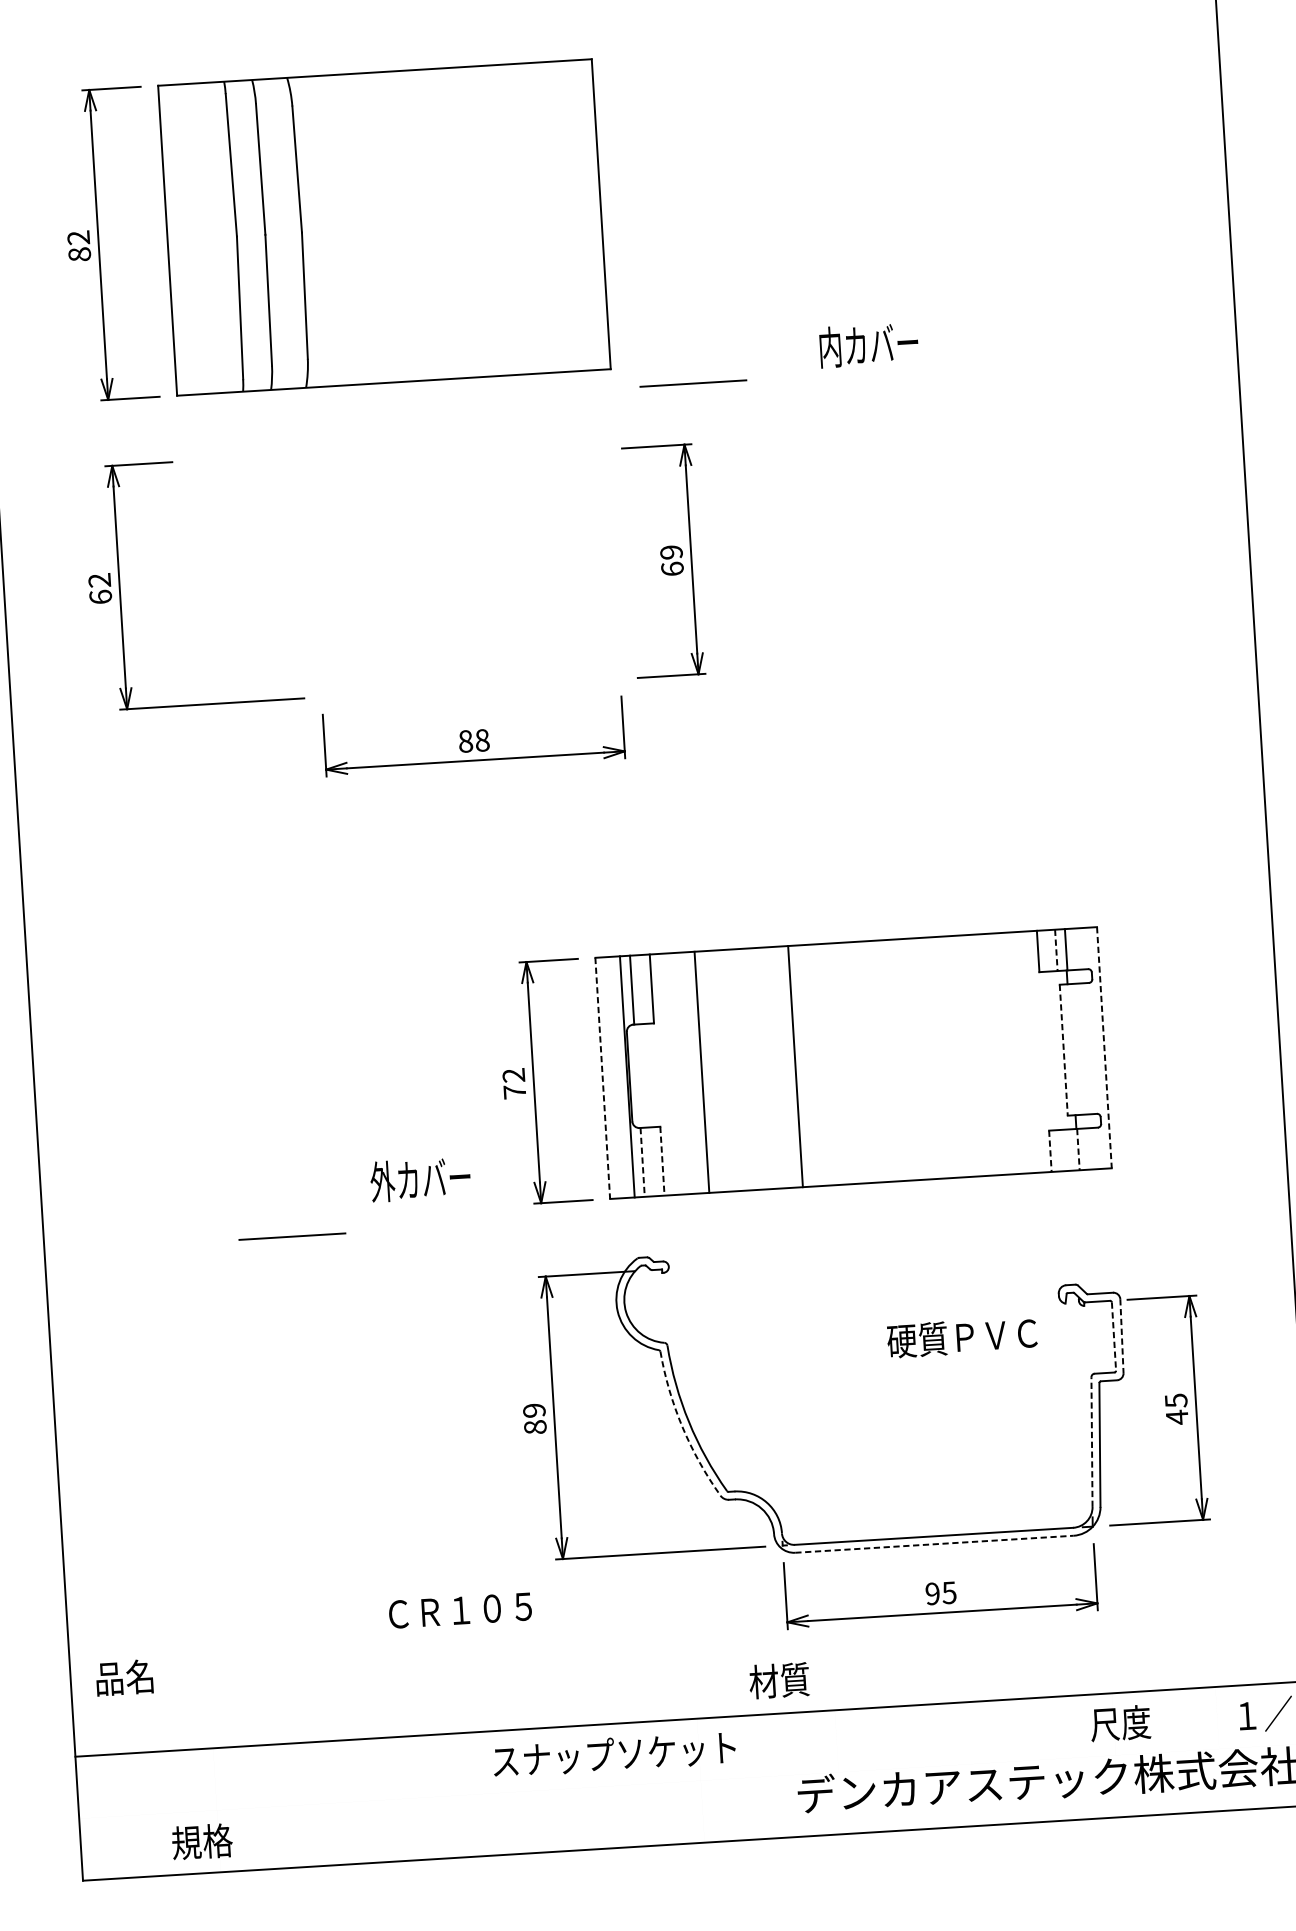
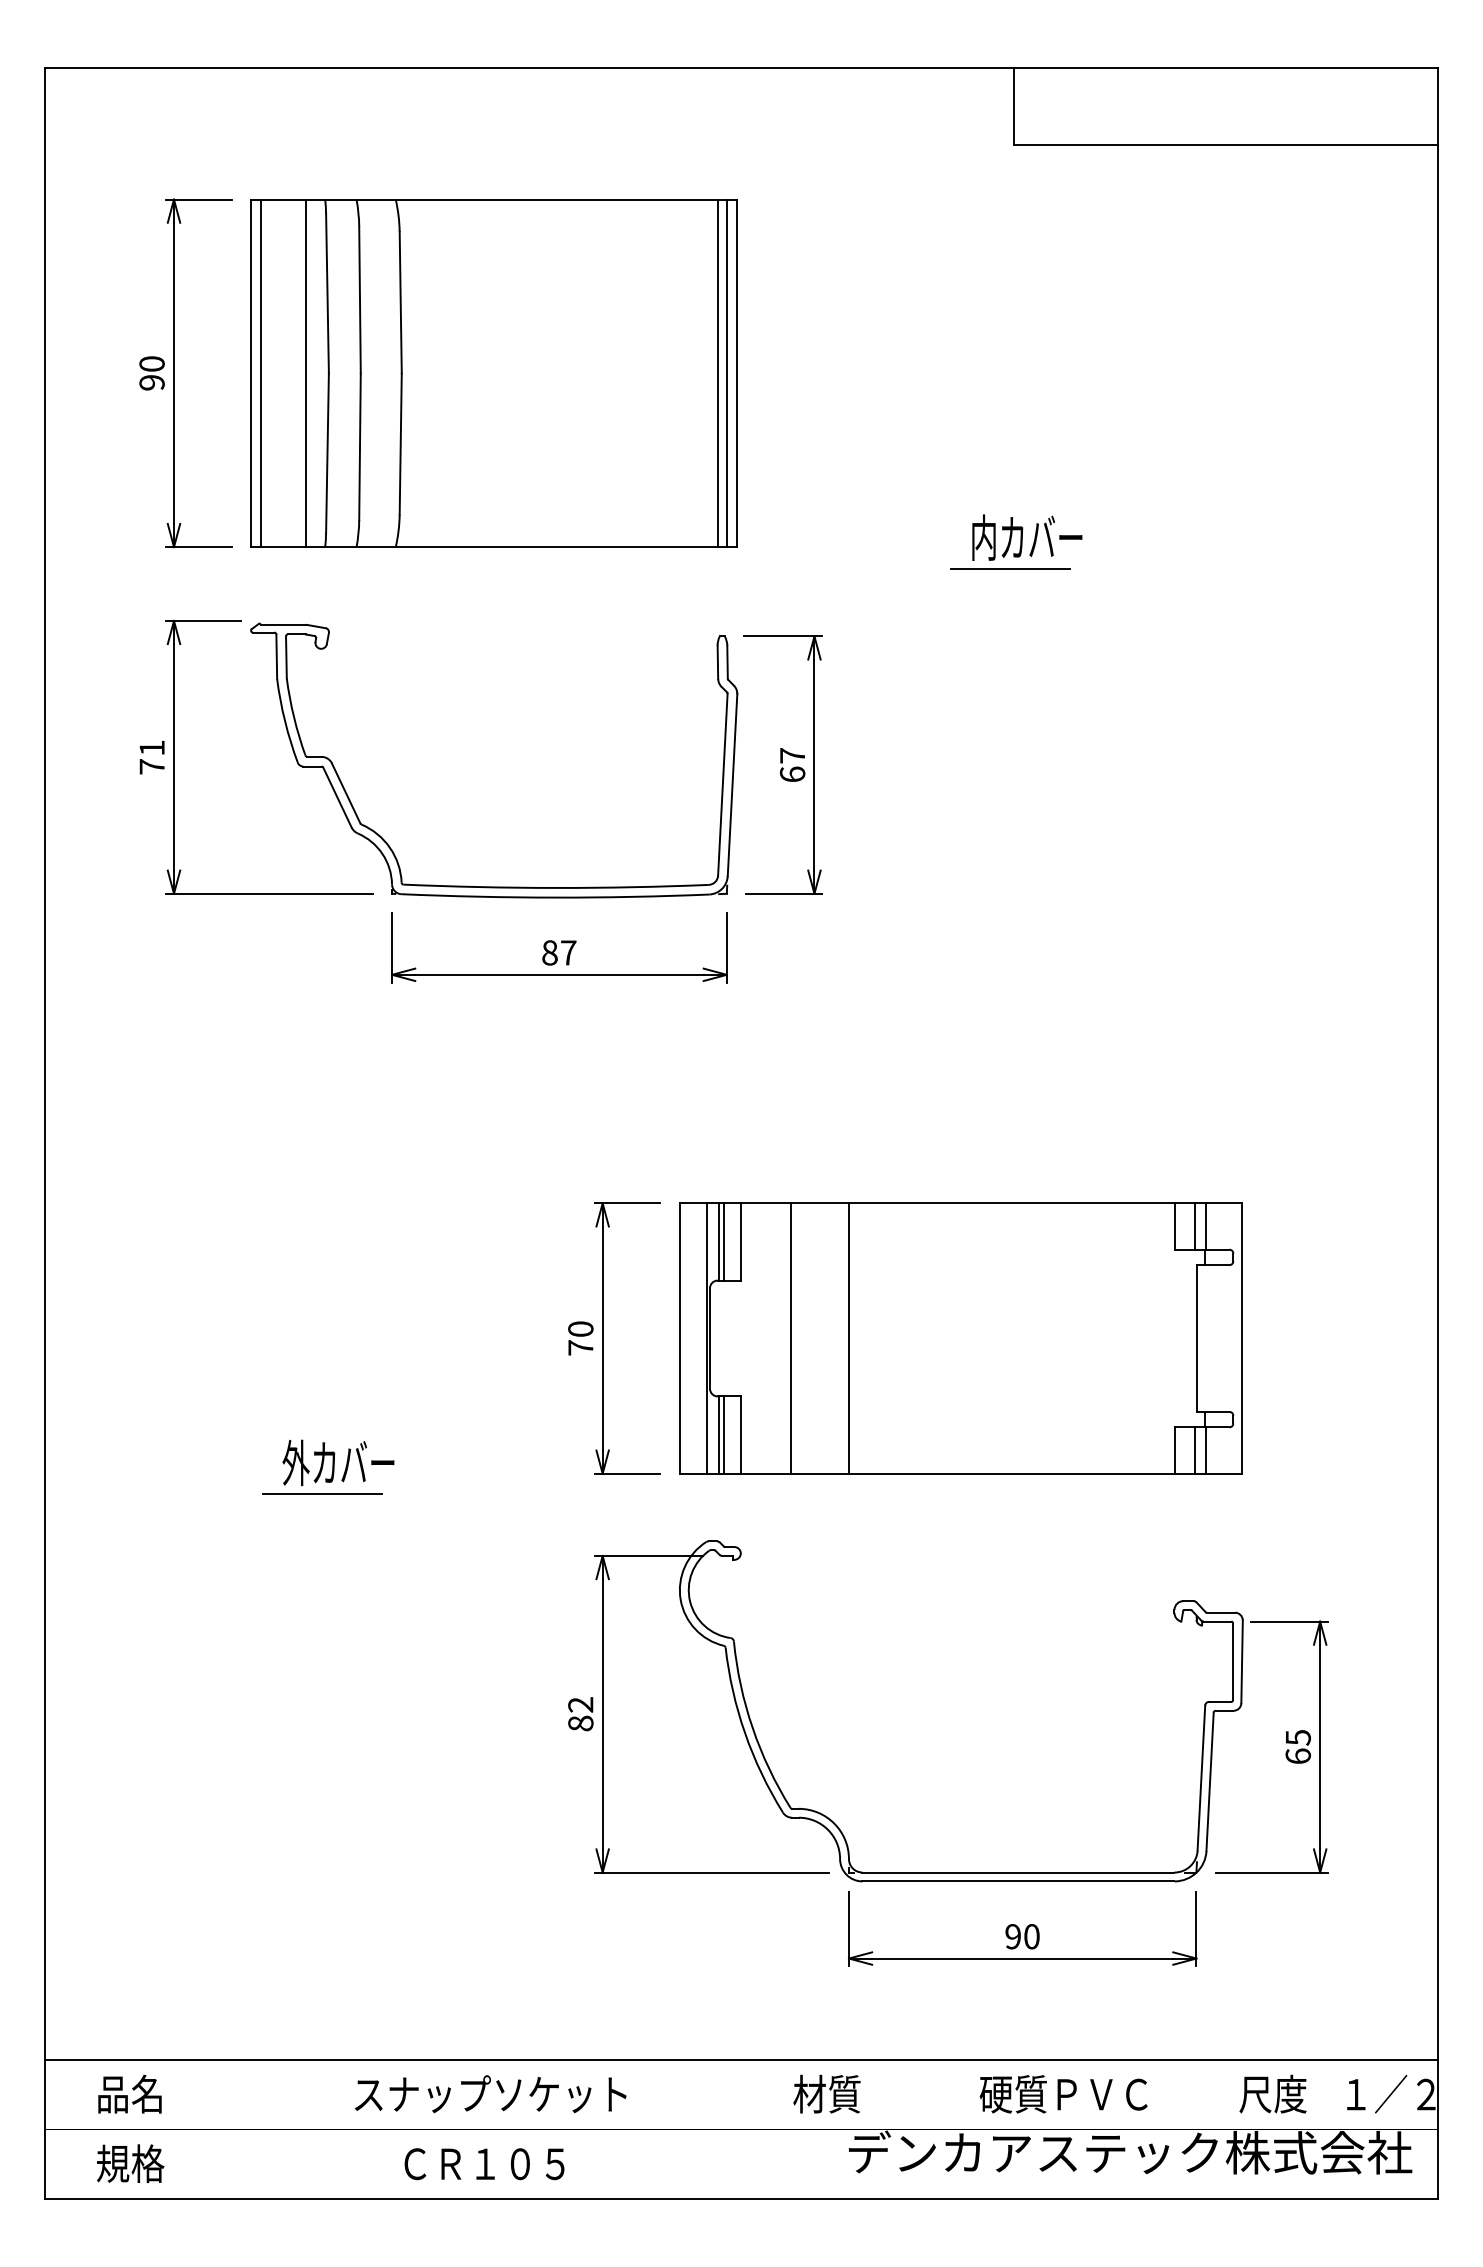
line: (592, 214) -> (727, 373), added
line: (583, 215) -> (717, 373), added
line: (216, 237) -> (306, 373), added
line: (175, 240) -> (260, 373), added
text: (78, 246) -> (151, 373), 82 -> 90
line: (693, 383) -> (1010, 568), moved
text: (671, 552) -> (792, 755), 69 -> 67
text: (99, 588) -> (151, 757), 62 -> 71
part: (412, 685) -> (494, 886), added
text: (482, 740) -> (568, 952), 88 -> 87
line: (1056, 951) -> (1195, 1227), dashed -> solid
line: (637, 989) -> (724, 1241), added
line: (1104, 1048) -> (1242, 1339), dashed -> solid
line: (1063, 1051) -> (1196, 1339), dashed -> solid
line: (795, 1066) -> (848, 1338), moved
text: (513, 1074) -> (580, 1328), 72 -> 70
line: (602, 1079) -> (679, 1339), dashed -> solid
line: (1068, 1150) -> (1195, 1450), added
line: (1078, 1150) -> (1206, 1451), dashed -> solid
line: (1050, 1152) -> (1174, 1451), dashed -> solid
line: (647, 1161) -> (724, 1434), added
line: (662, 1161) -> (740, 1435), dashed -> solid
line: (642, 1162) -> (718, 1435), dashed -> solid
text: (420, 1179) -> (338, 1462), moved
line: (1122, 1336) -> (1242, 1662), dashed -> solid
text: (962, 1337) -> (1063, 2094), moved
line: (1114, 1337) -> (1233, 1662), dashed -> solid
text: (534, 1410) -> (580, 1704), 89 -> 82
text: (1176, 1417) -> (1297, 1756), 45 -> 65
arc: (682, 1427) -> (745, 1733), dashed -> solid
line: (1092, 1442) -> (1201, 1778), dashed -> solid
line: (934, 1544) -> (1018, 1881), dashed -> solid
text: (949, 1592) -> (1031, 1936), 95 -> 90
text: (460, 1610) -> (484, 2164), moved
text: (124, 1677) -> (129, 2093), moved
text: (778, 1680) -> (826, 2093), moved
text: (1119, 1722) -> (1272, 2093), moved
text: (614, 1754) -> (490, 2094), moved
text: (202, 1841) -> (130, 2163), moved

